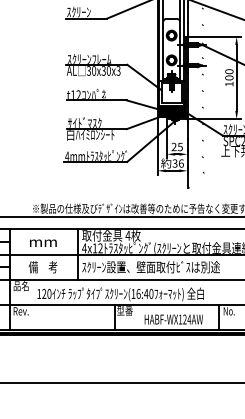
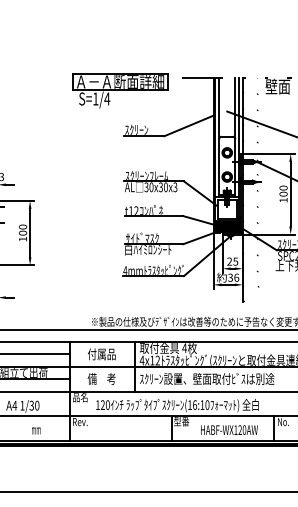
text: (42, 242) -> (101, 354), mm -> 付属品
text: (146, 293) -> (202, 404), (16:40 -> (16:10
text: (189, 318) -> (244, 429), HABF-WX124AW -> HABF-WX120AW

